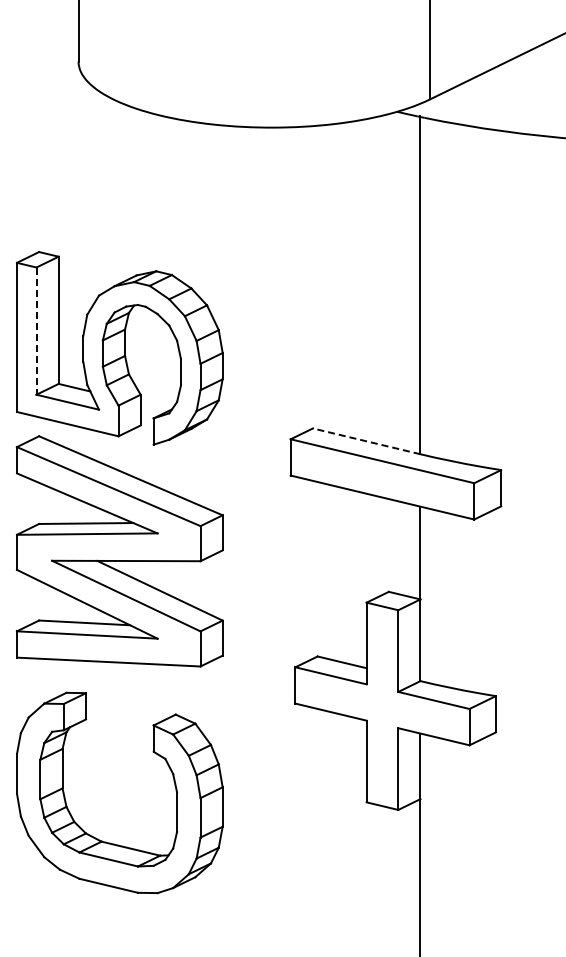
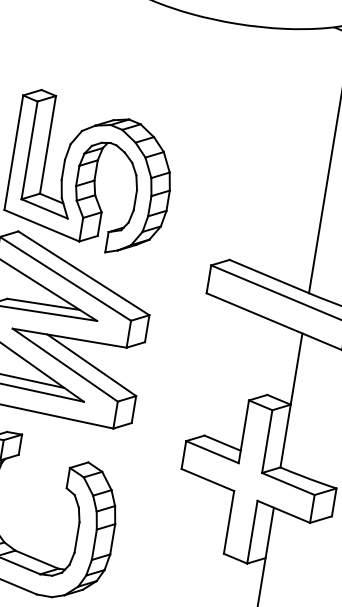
line: (36, 331) -> (29, 150), dashed -> solid
line: (366, 441) -> (269, 276), dashed -> solid

